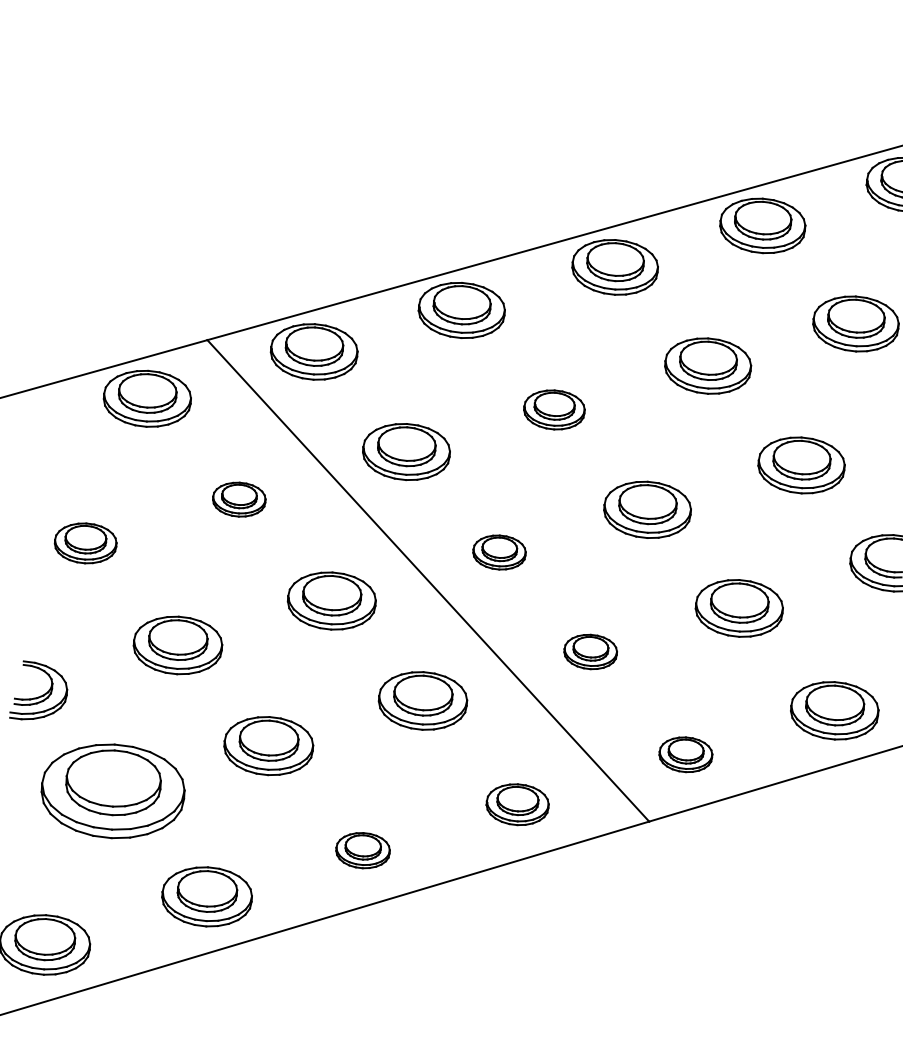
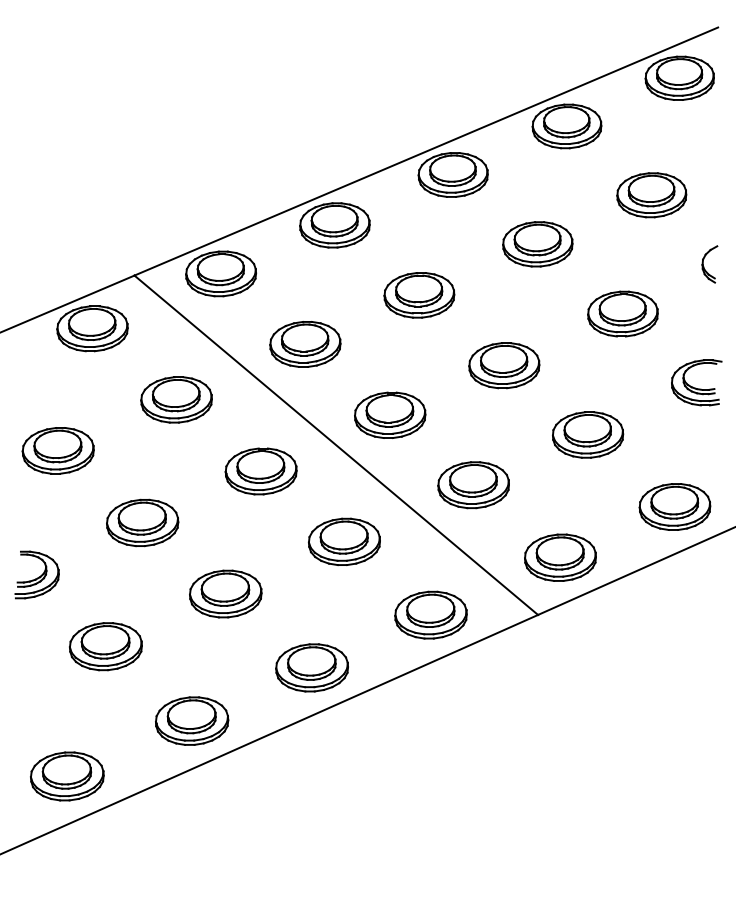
part: (554, 410) -> (419, 295), size x1.43
part: (239, 499) -> (176, 399), size x1.67
part: (84, 542) -> (57, 450), size x1.43
part: (499, 551) -> (390, 414), size x1.67
part: (590, 652) -> (473, 485), size x1.67
part: (685, 754) -> (560, 557), size x1.67
part: (112, 791) -> (105, 646), size x0.62
part: (517, 803) -> (430, 614), size x1.43
part: (362, 850) -> (311, 667), size x1.67

